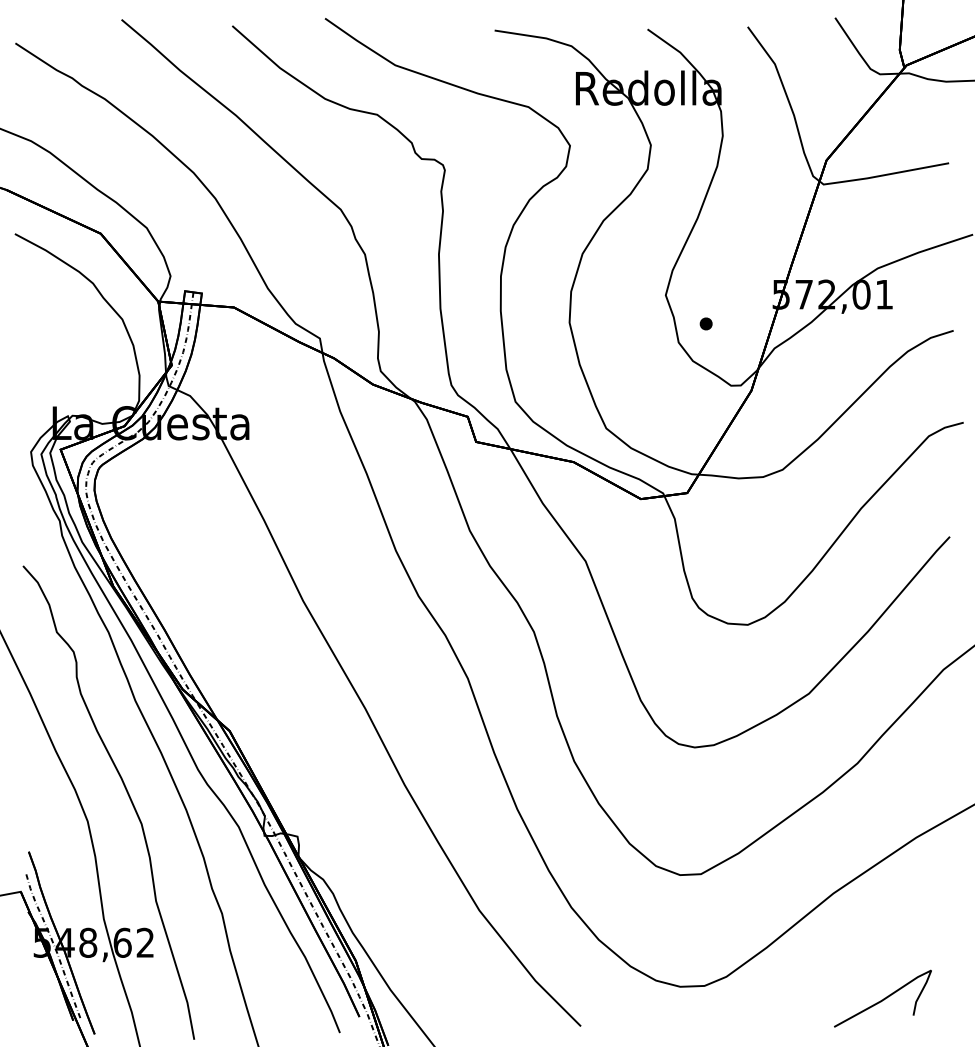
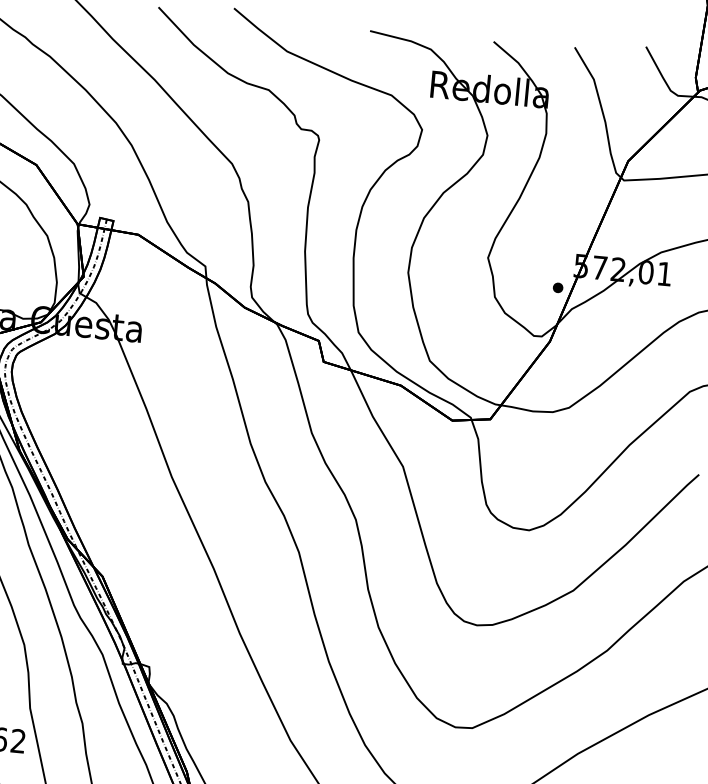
part: (705, 323) -> (557, 287), moved

